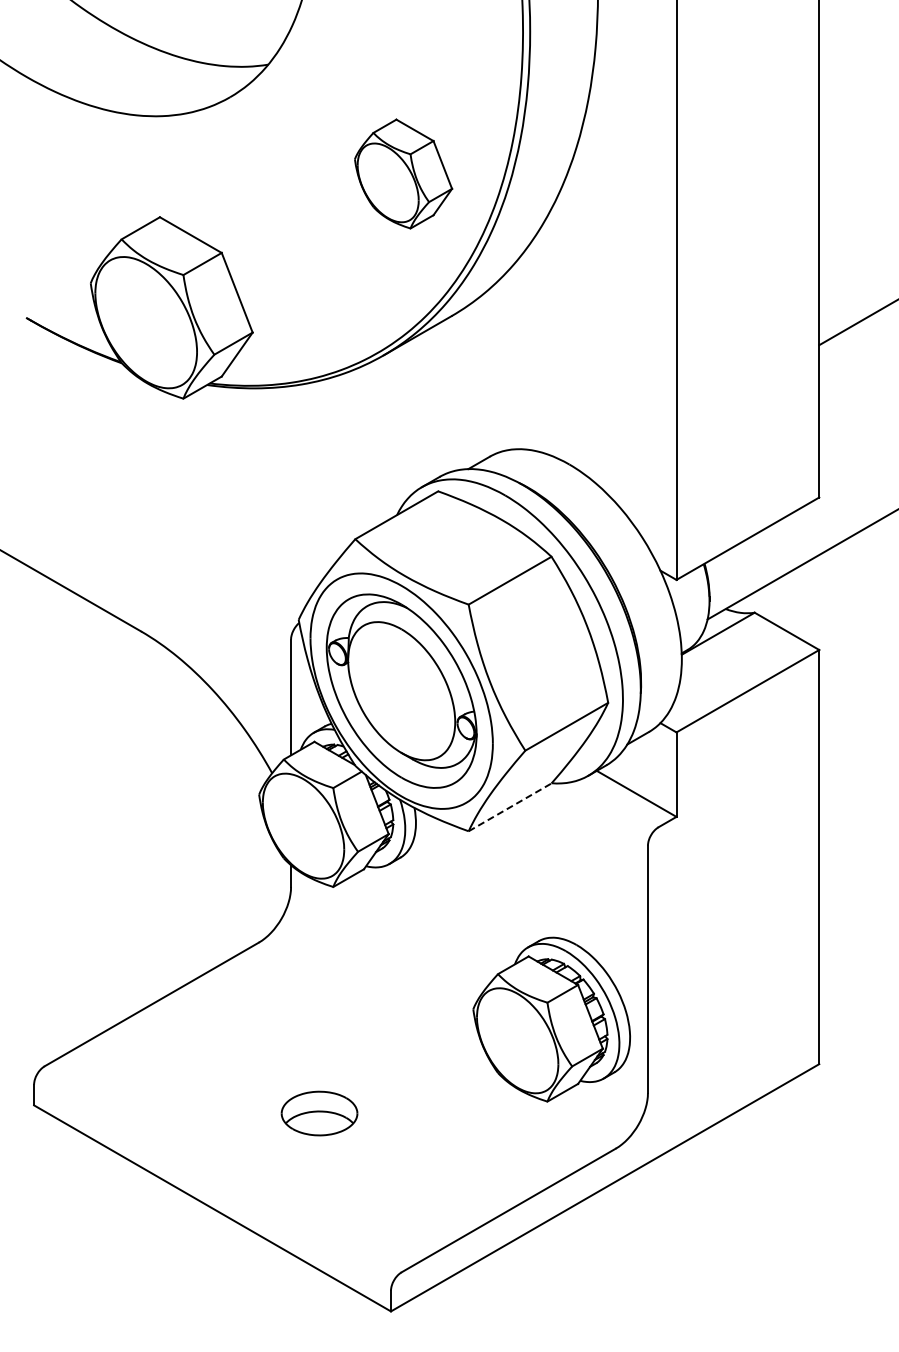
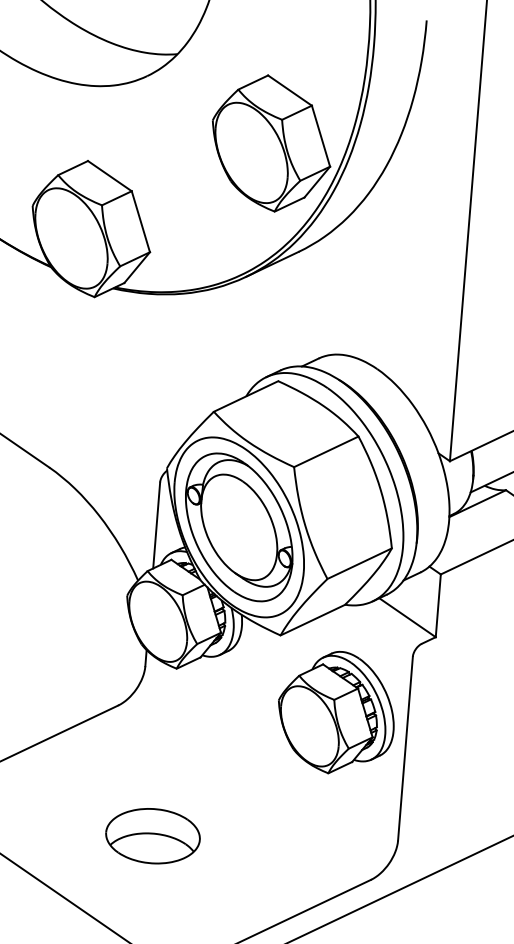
part: (403, 173) -> (271, 143), size x1.67
line: (510, 807) -> (313, 620), dashed -> solid
part: (551, 1019) -> (336, 712), moved
part: (319, 1113) -> (152, 836), size x1.67

